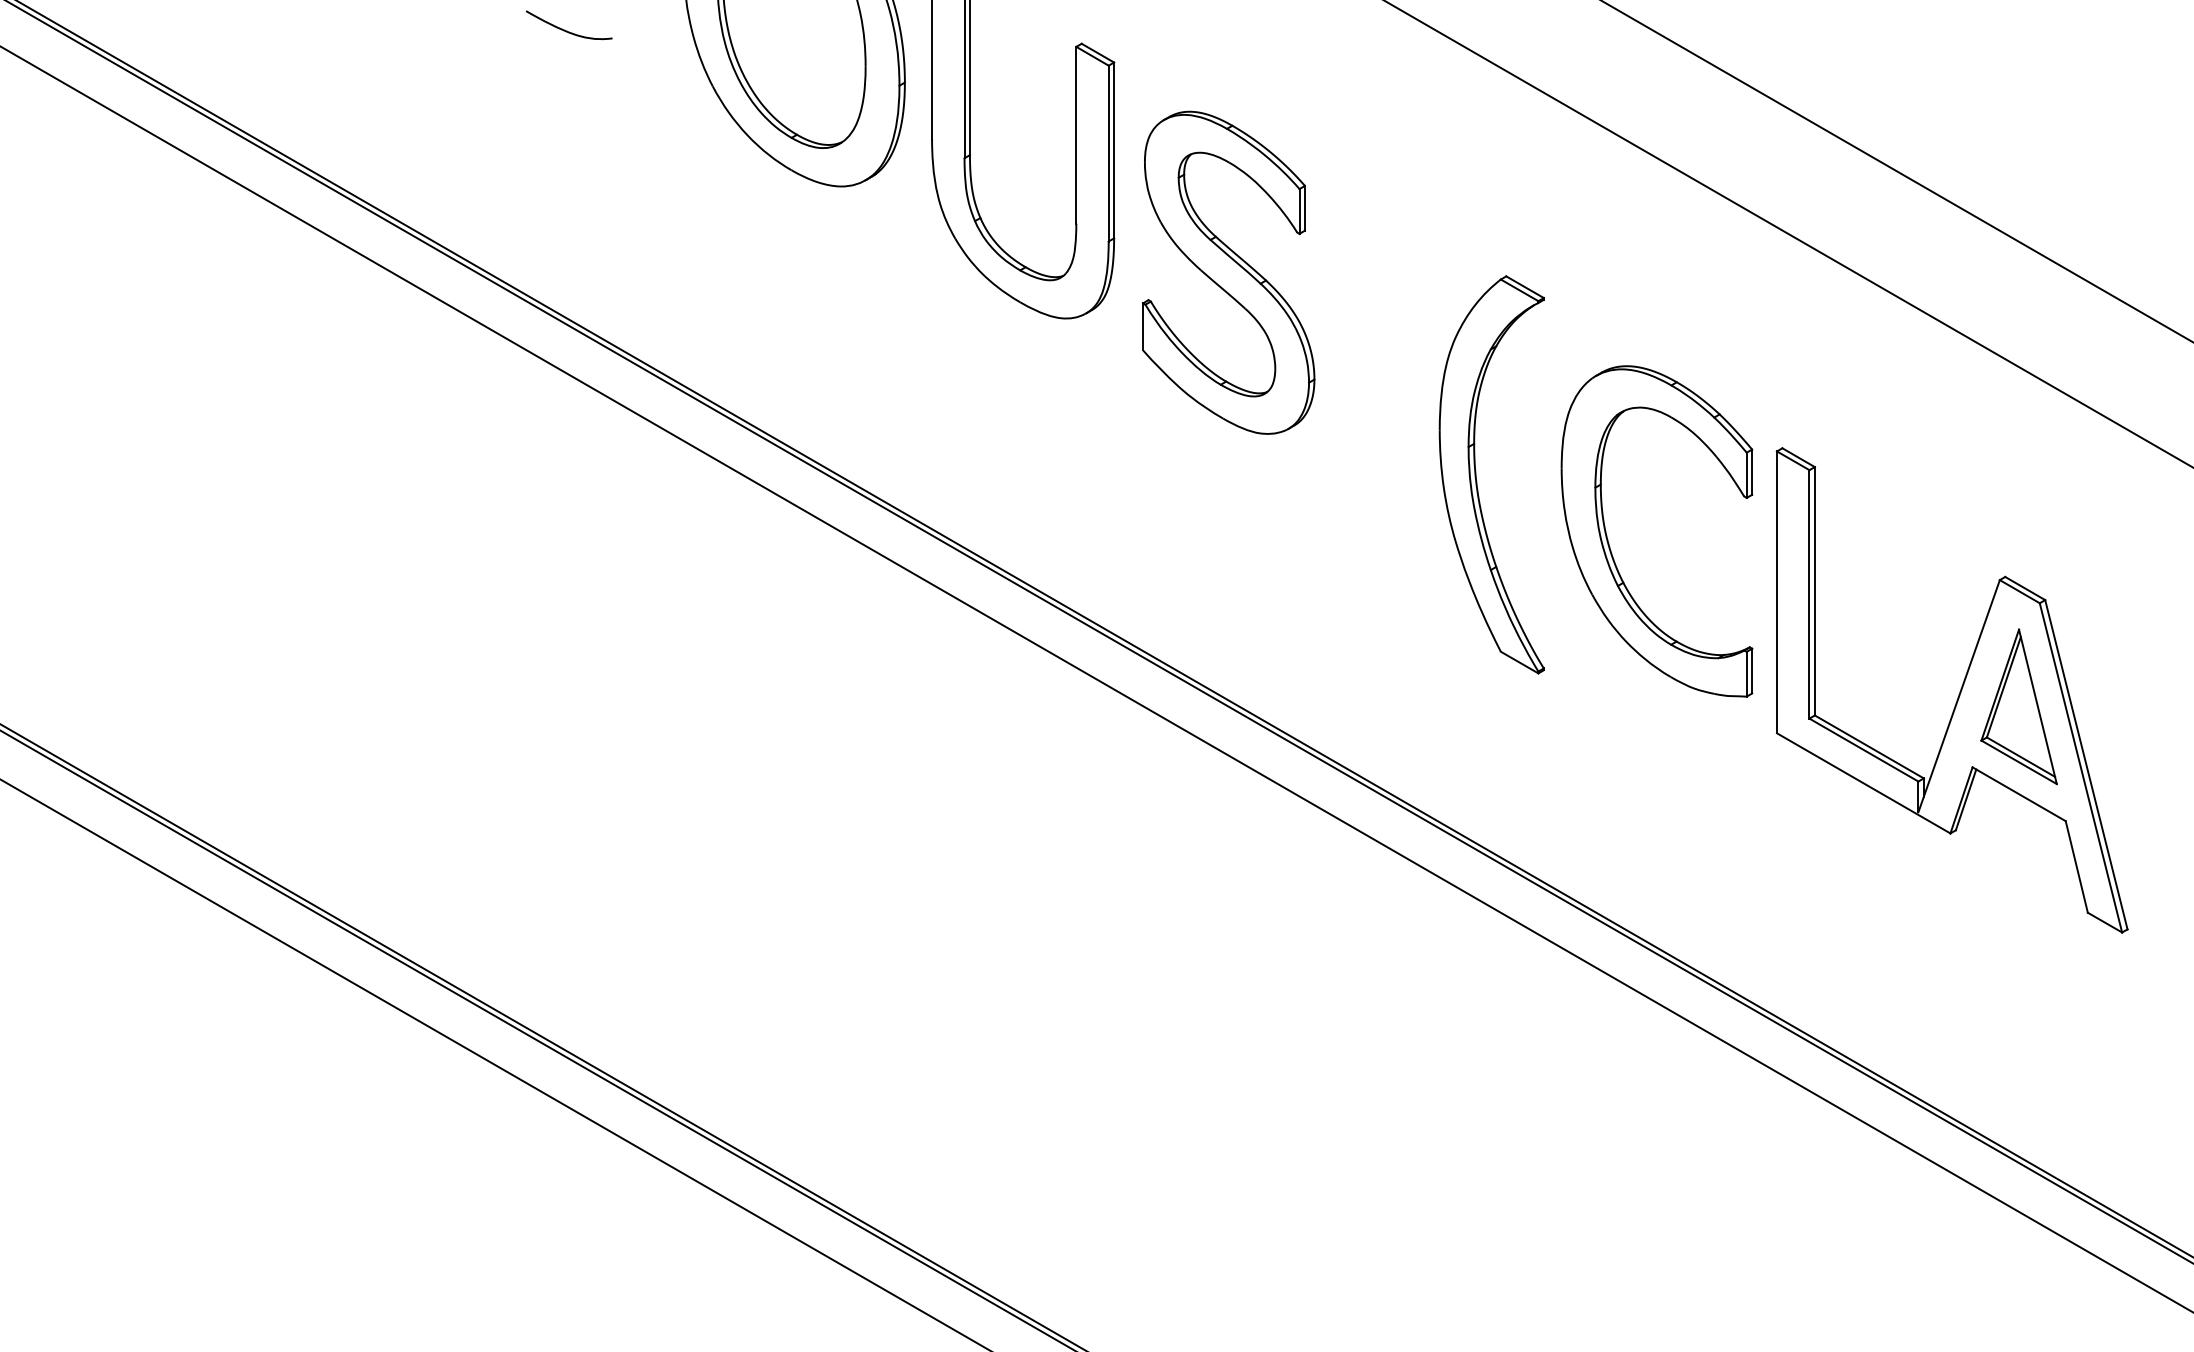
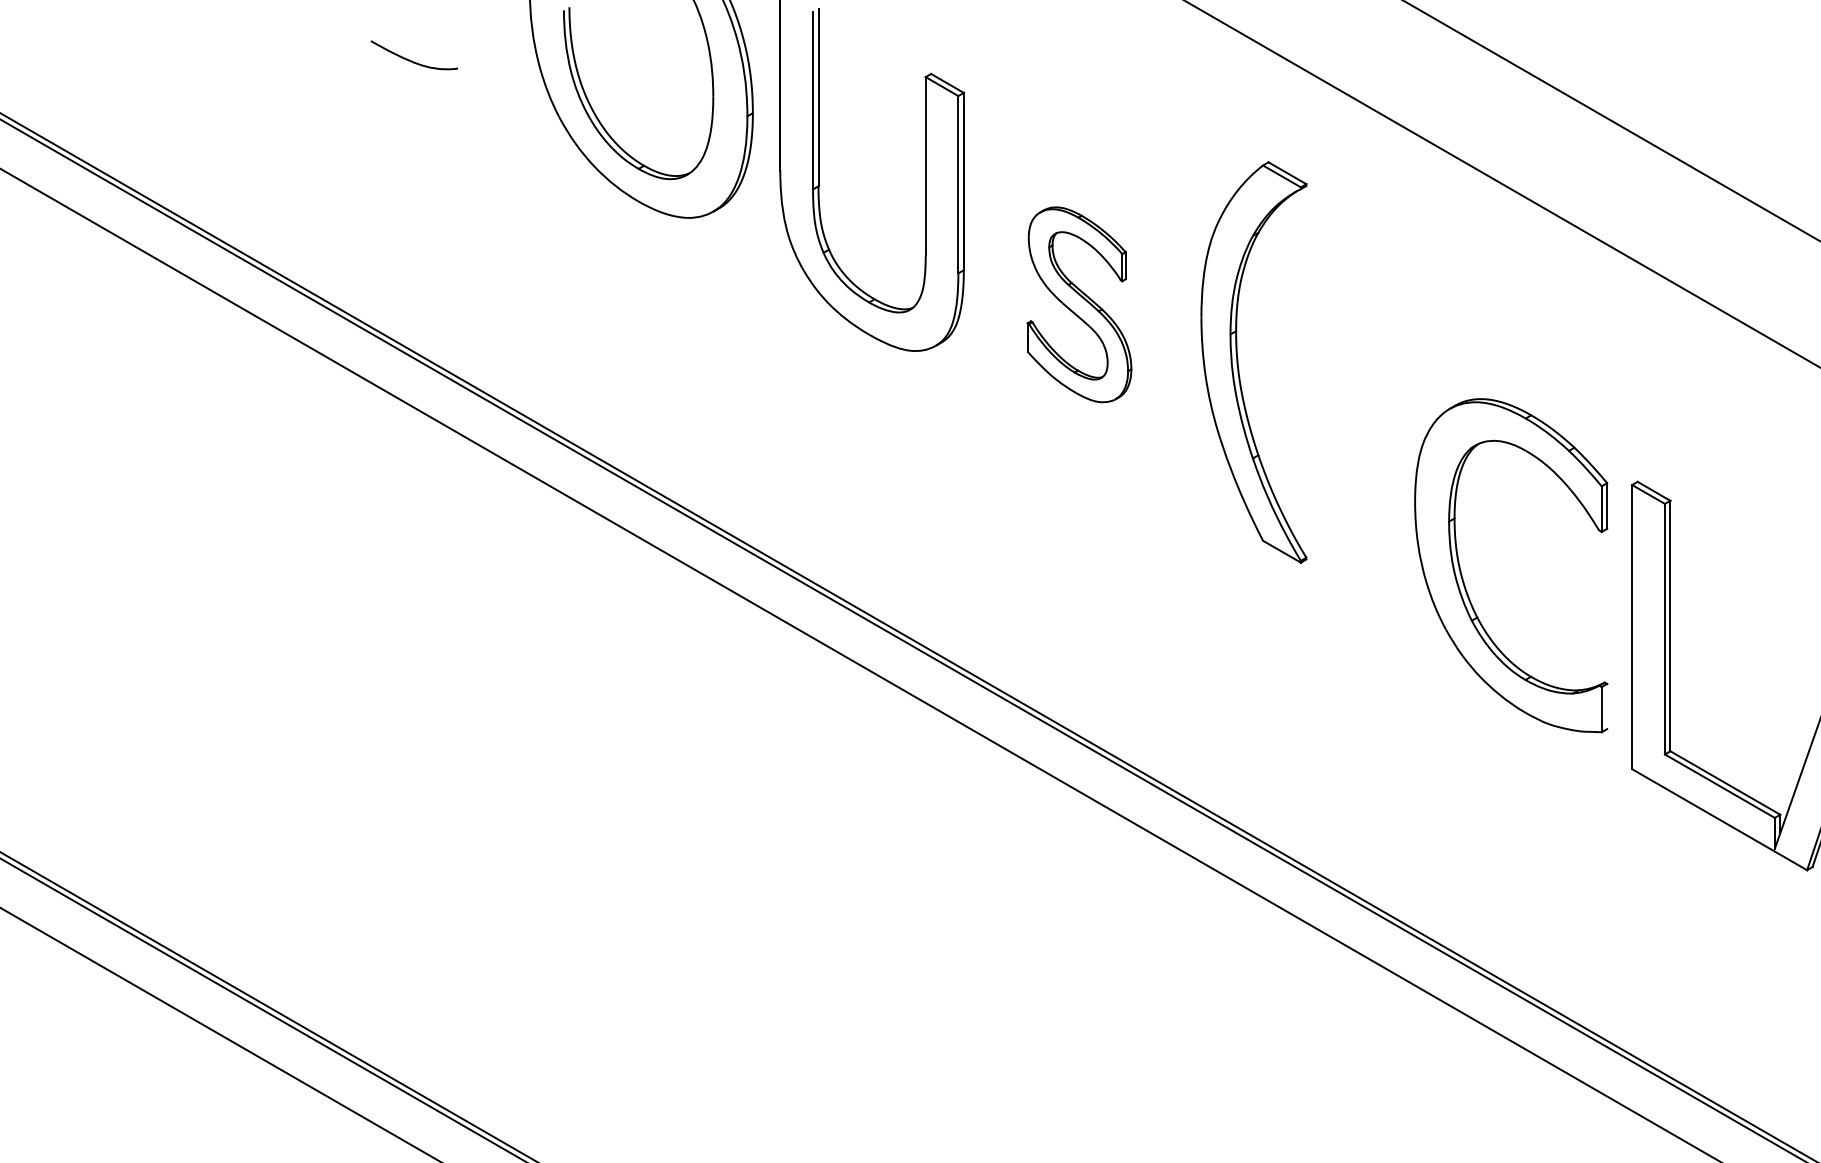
part: (1228, 272) -> (1079, 304), size x0.6
part: (1476, 474) -> (1238, 362), moved
line: (1752, 670) -> (1607, 705), removed

